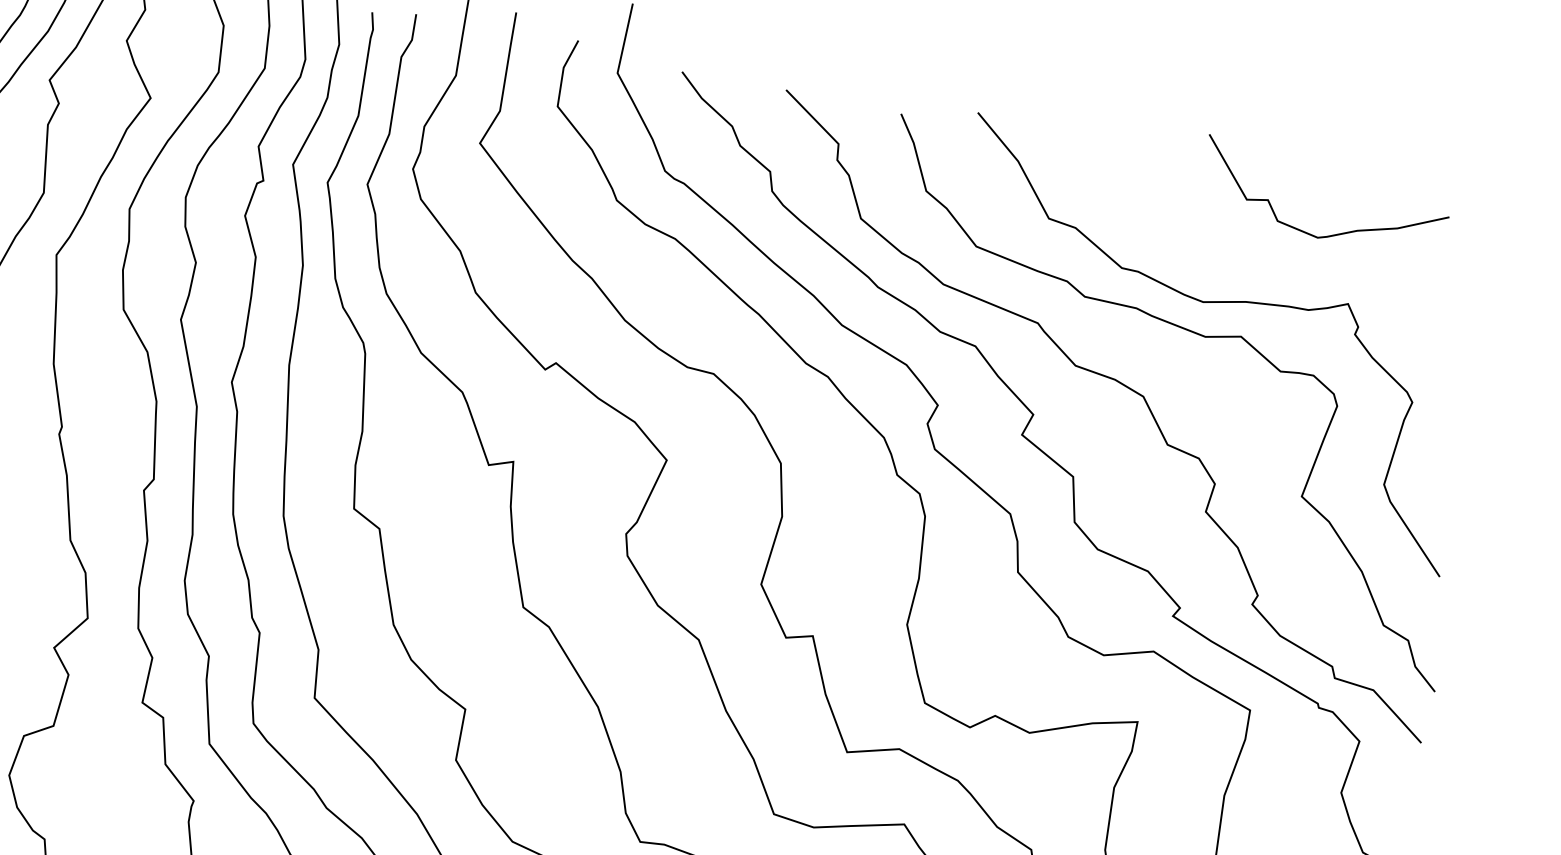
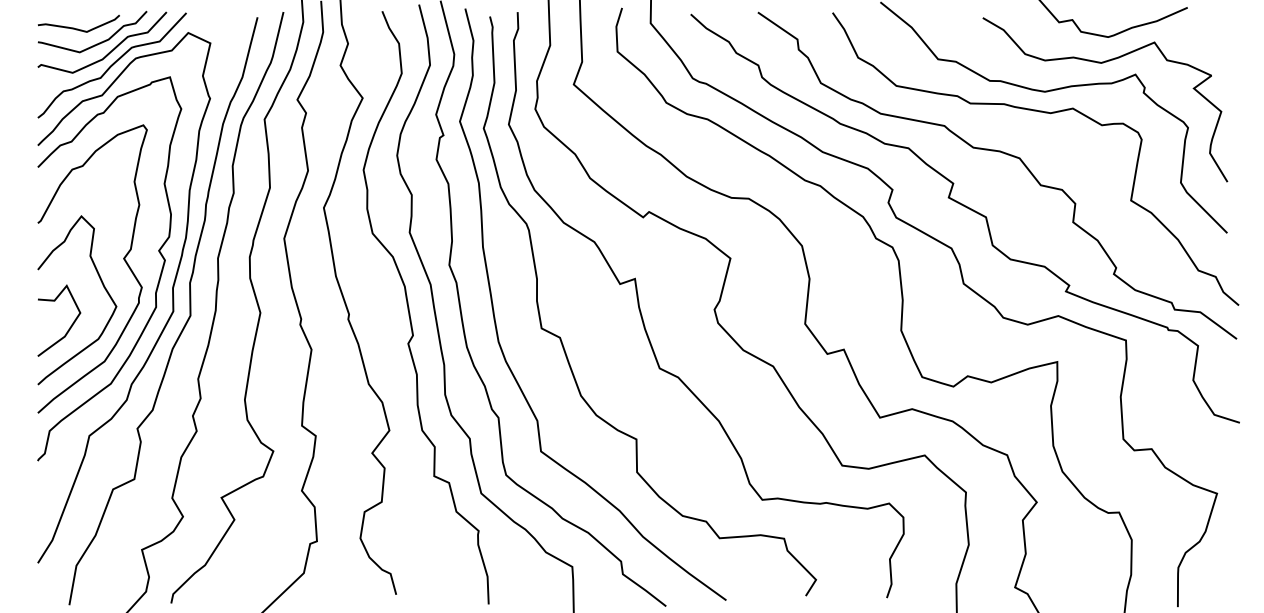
curve: (1302, 276) -> (1103, 63), added

